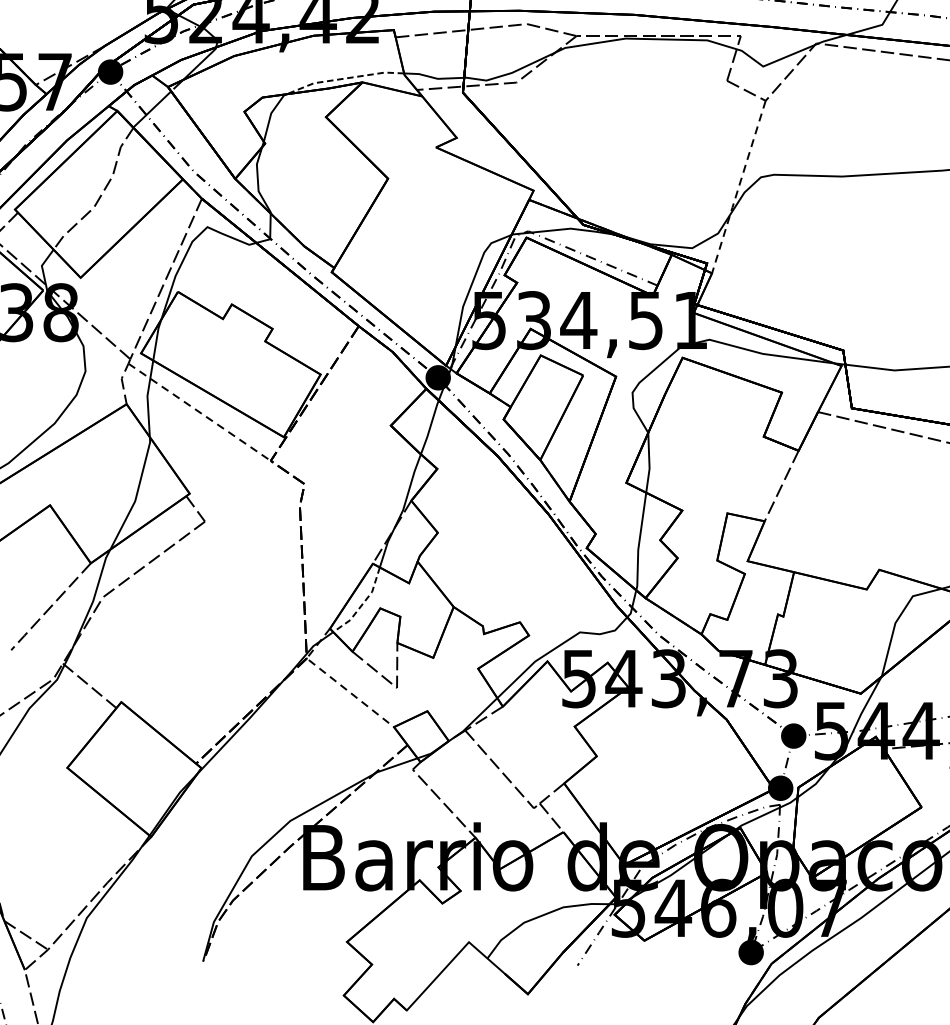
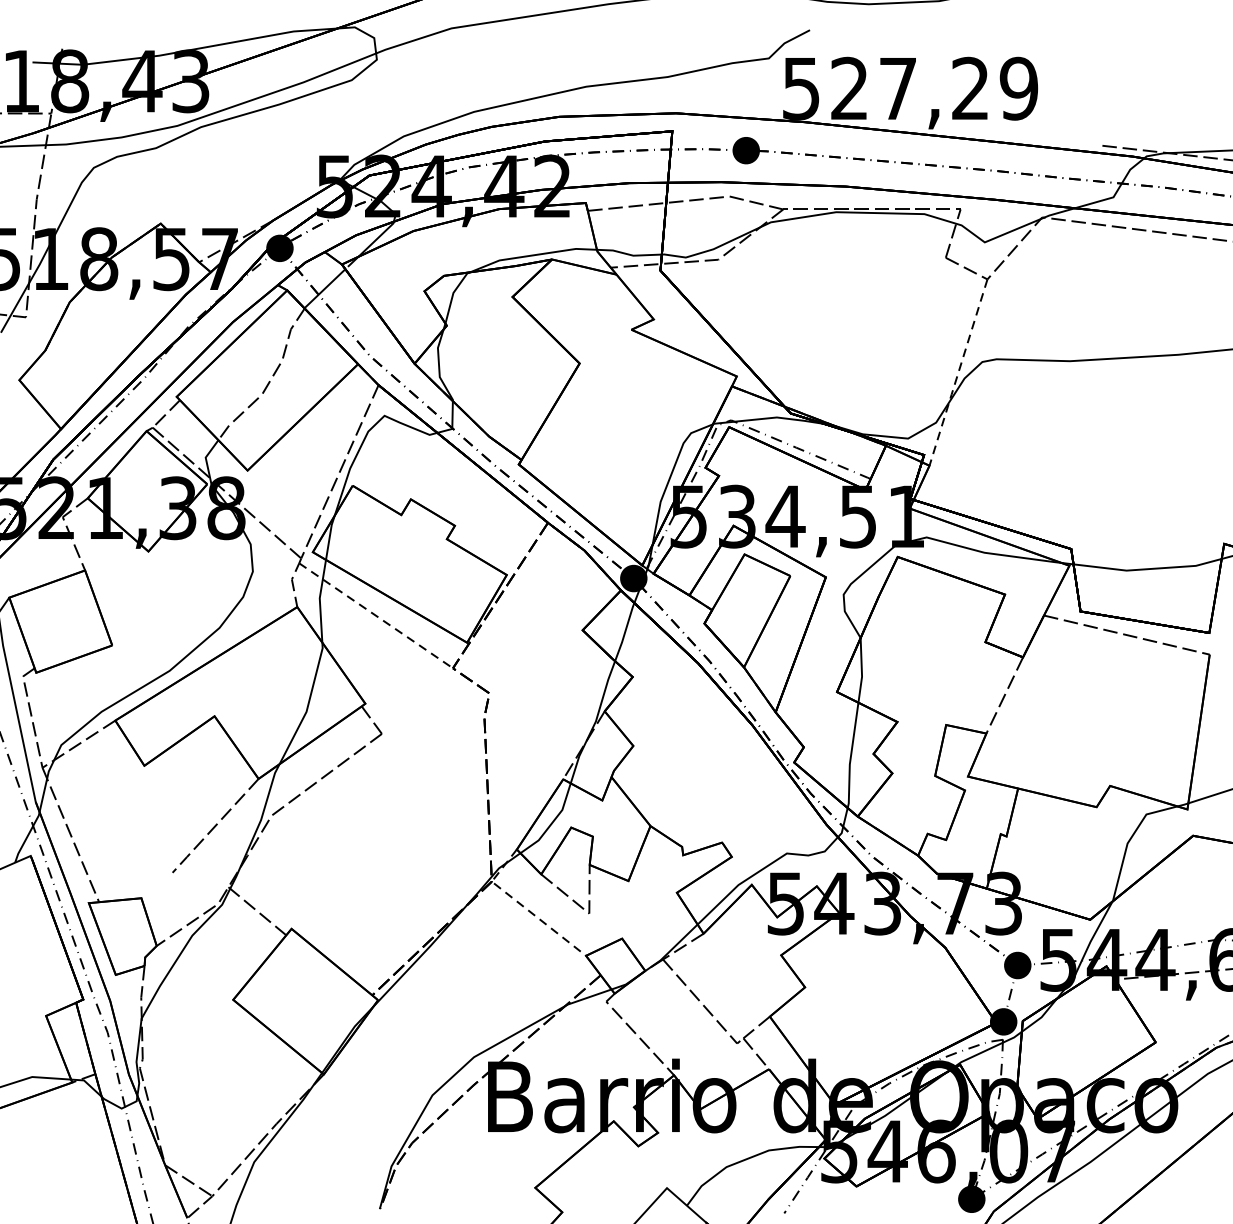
line: (343, 78) -> (531, 255), dashed -> solid
line: (362, 604) -> (552, 823), dashed -> solid

